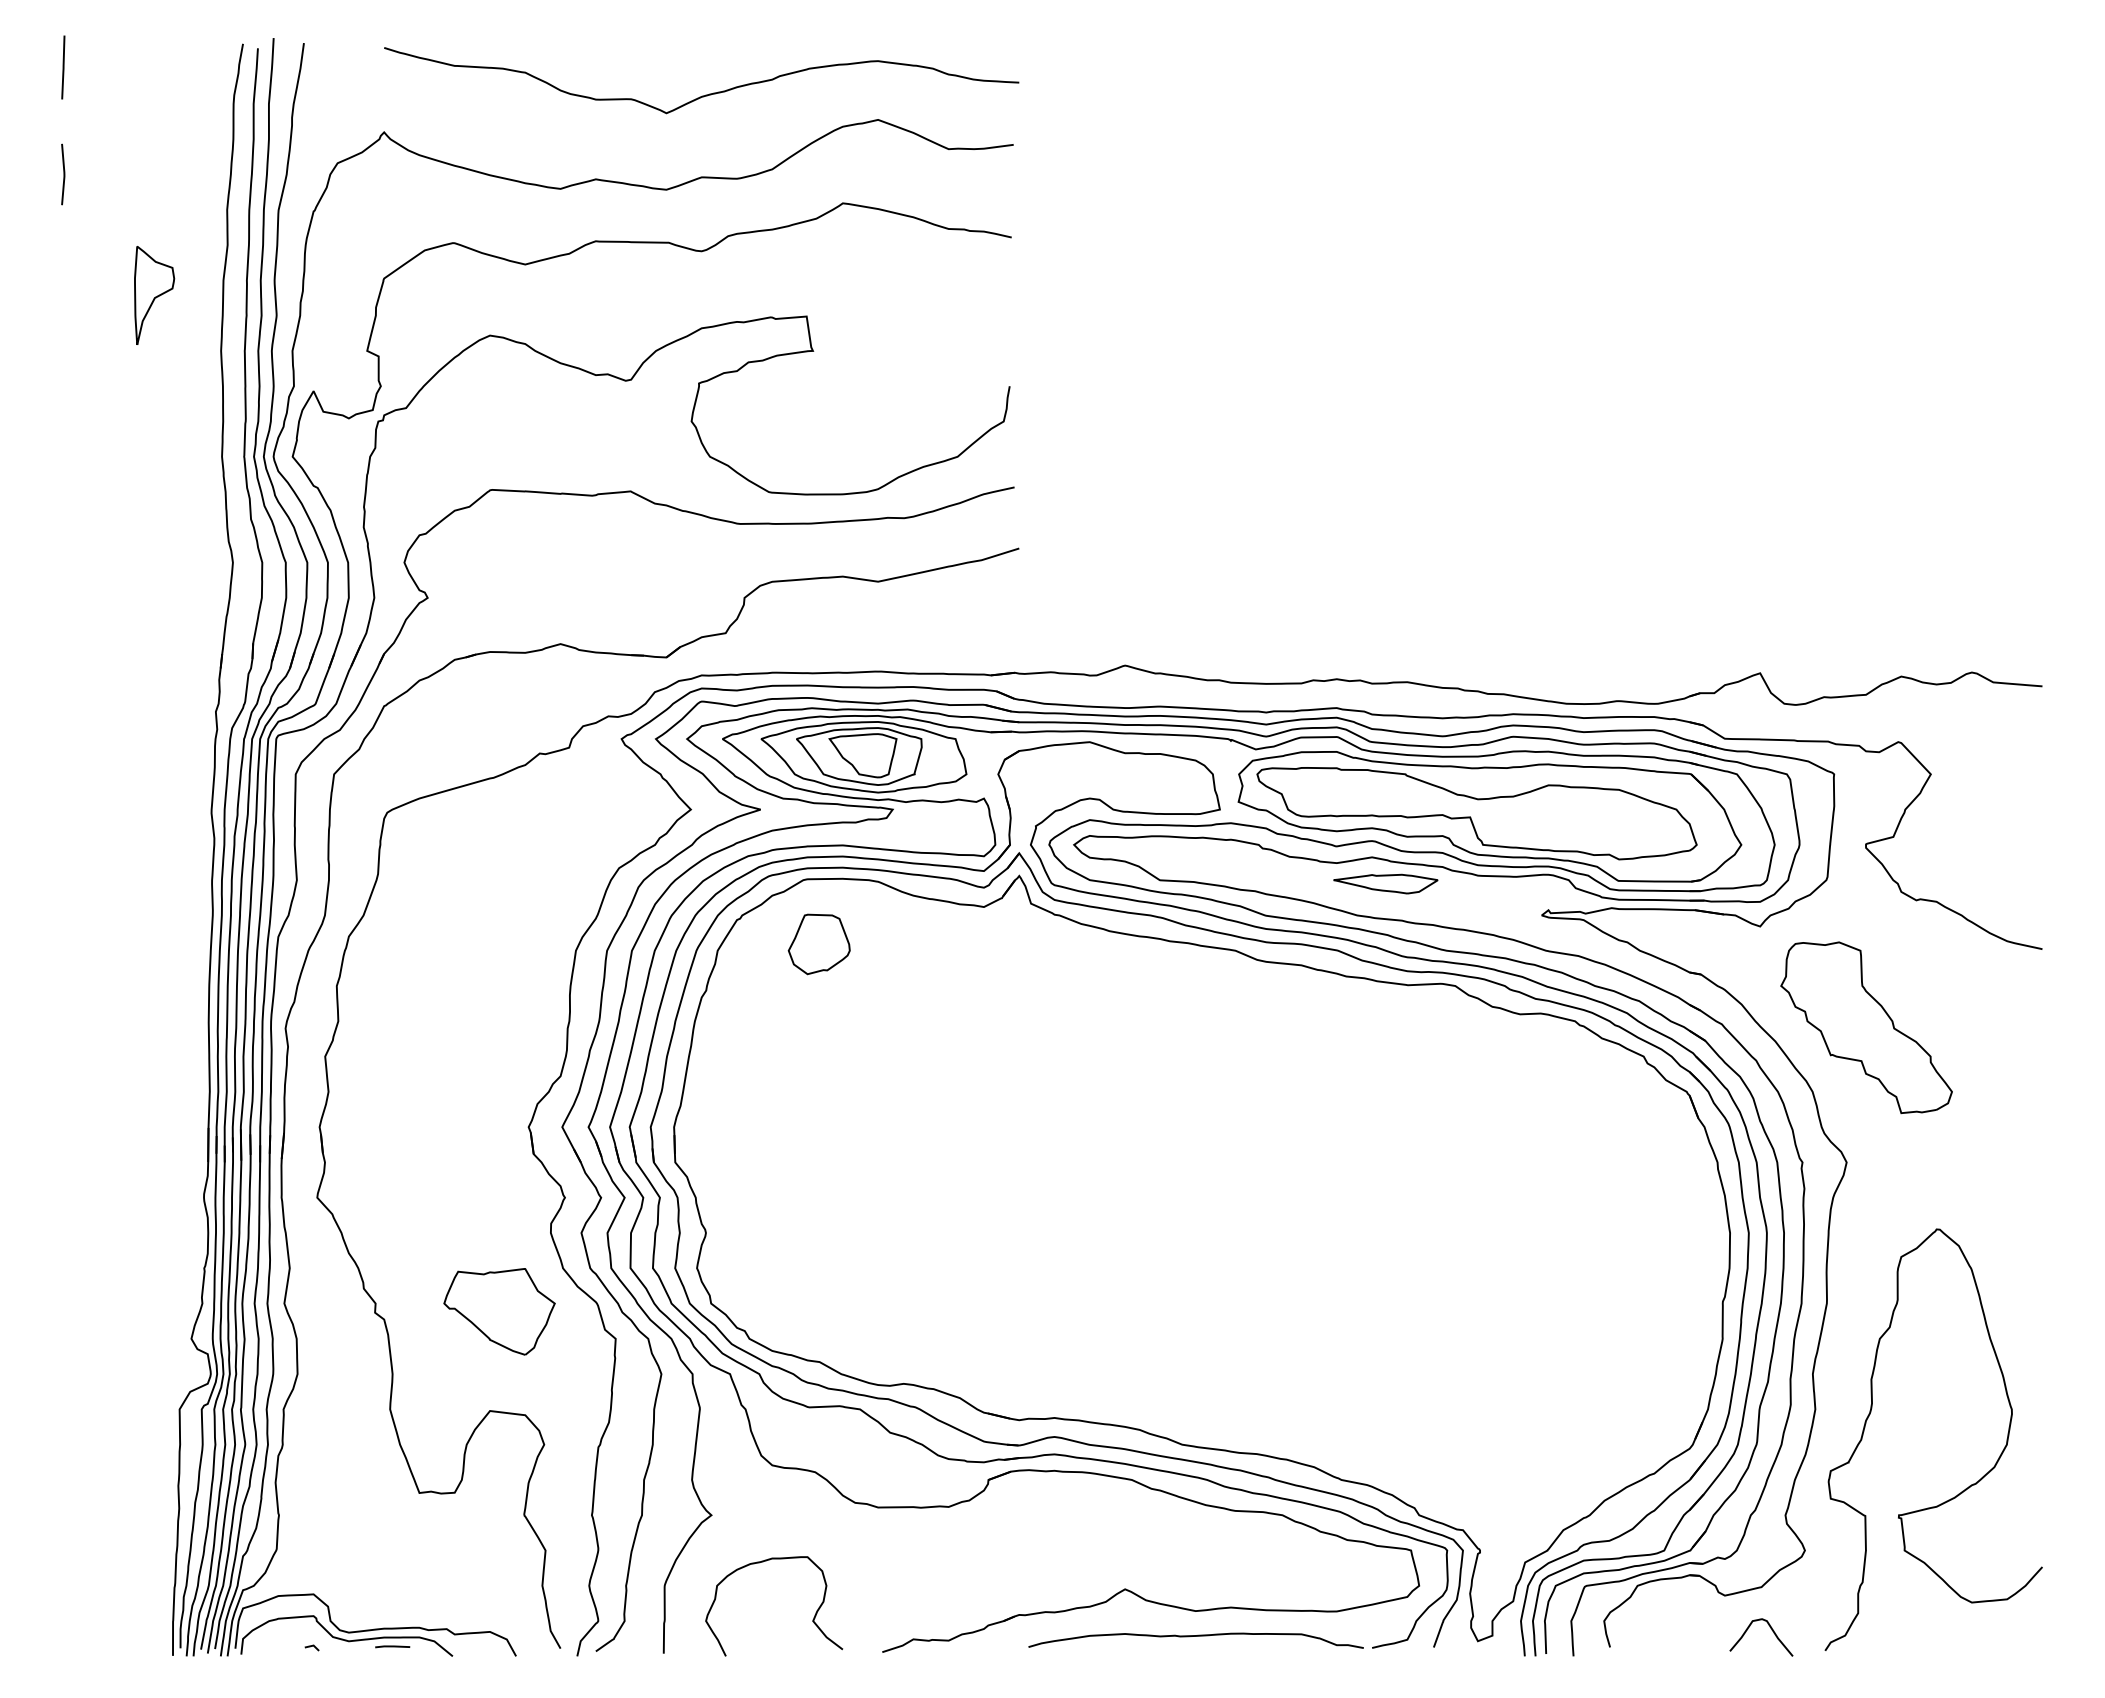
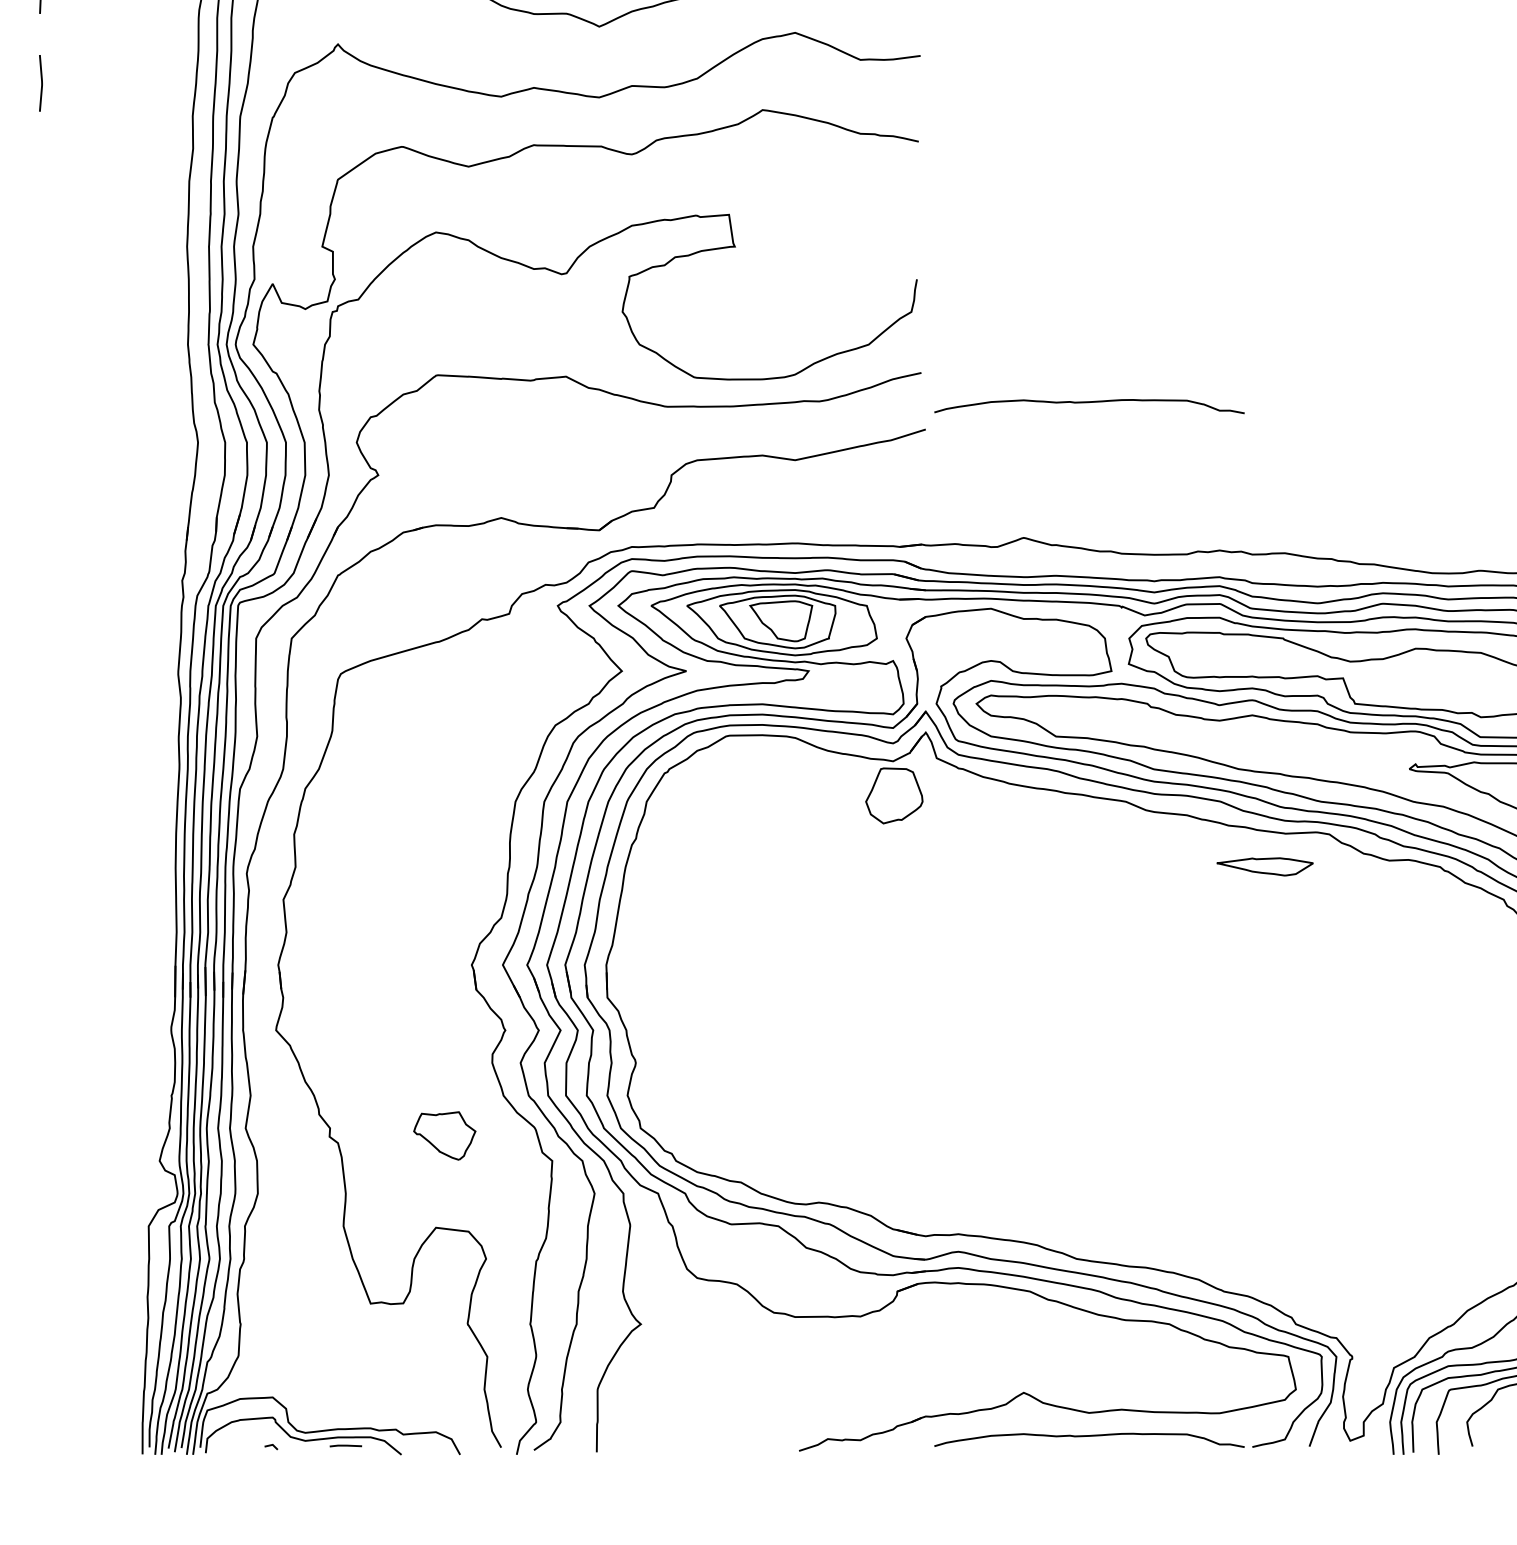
part: (154, 295) -> (125, 195), removed
curve: (1195, 519) -> (1088, 402), added
part: (1385, 883) -> (1264, 866), moved
part: (818, 944) -> (893, 795), moved
part: (499, 1311) -> (444, 1135), size x0.6
curve: (812, 1619) -> (734, 1420), removed

